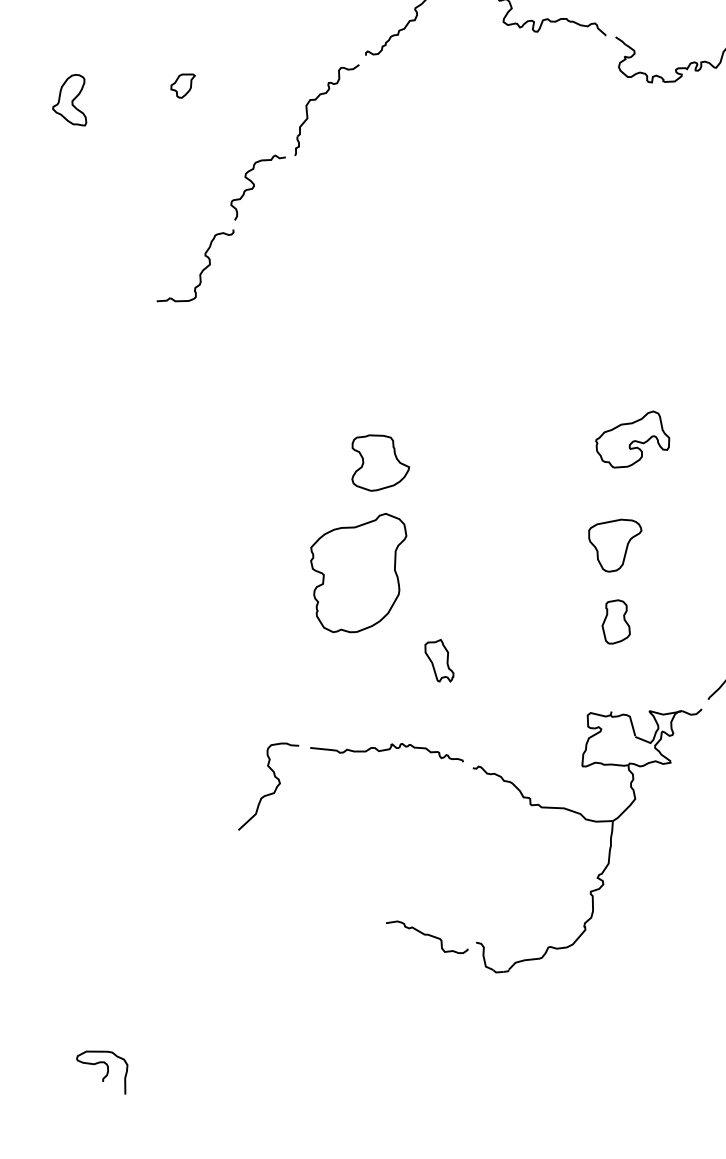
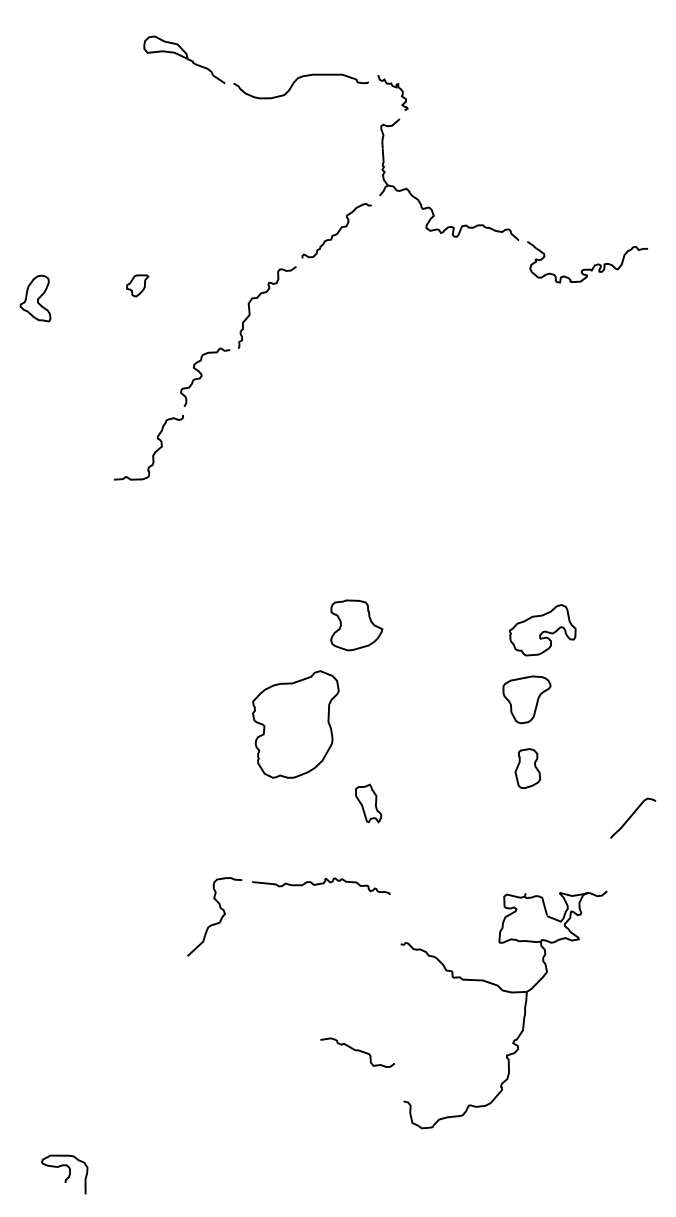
part: (632, 439) -> (542, 630), moved
part: (380, 463) -> (356, 625), moved
part: (590, 821) -> (506, 992), moved

